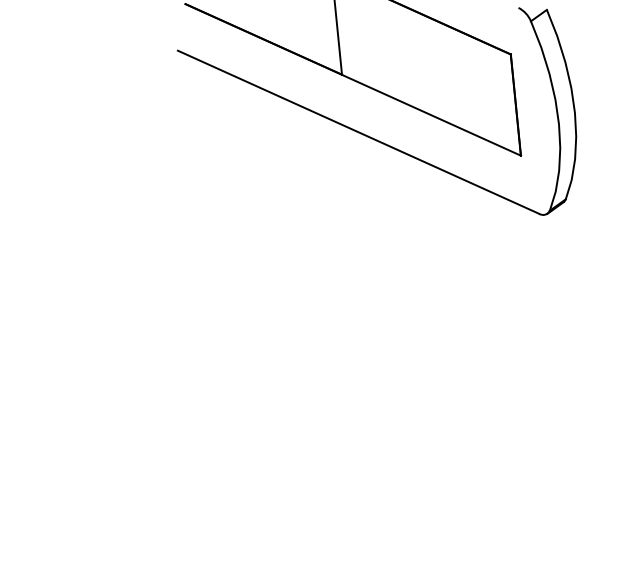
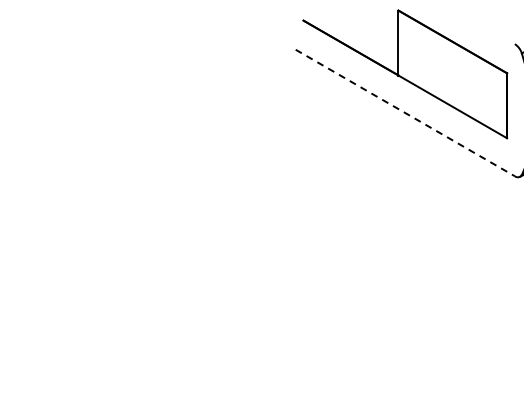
line: (358, 132) -> (405, 113), solid -> dashed

